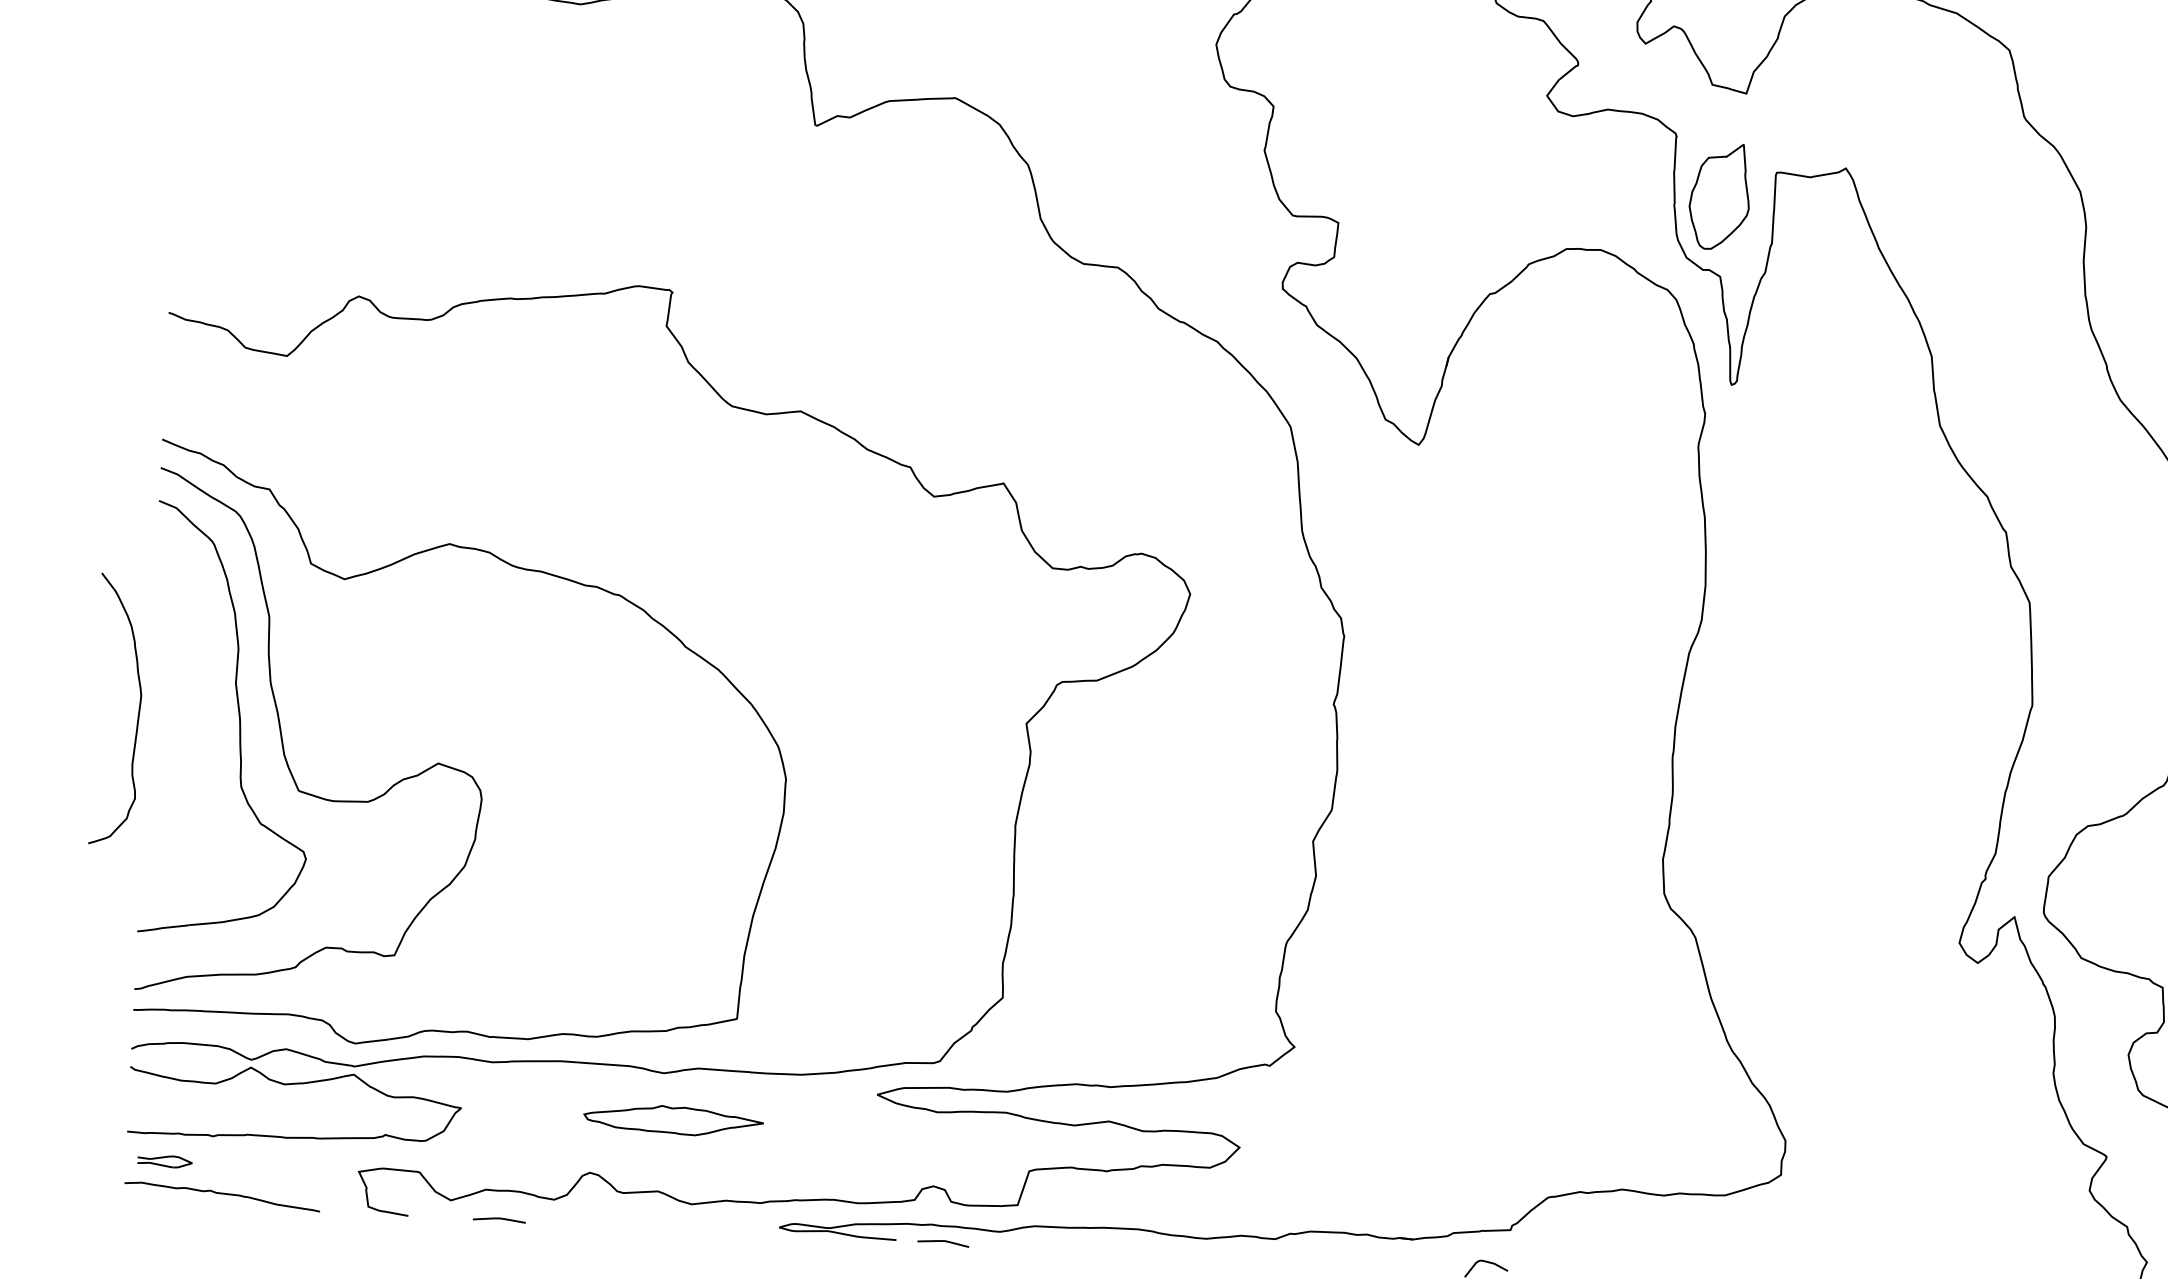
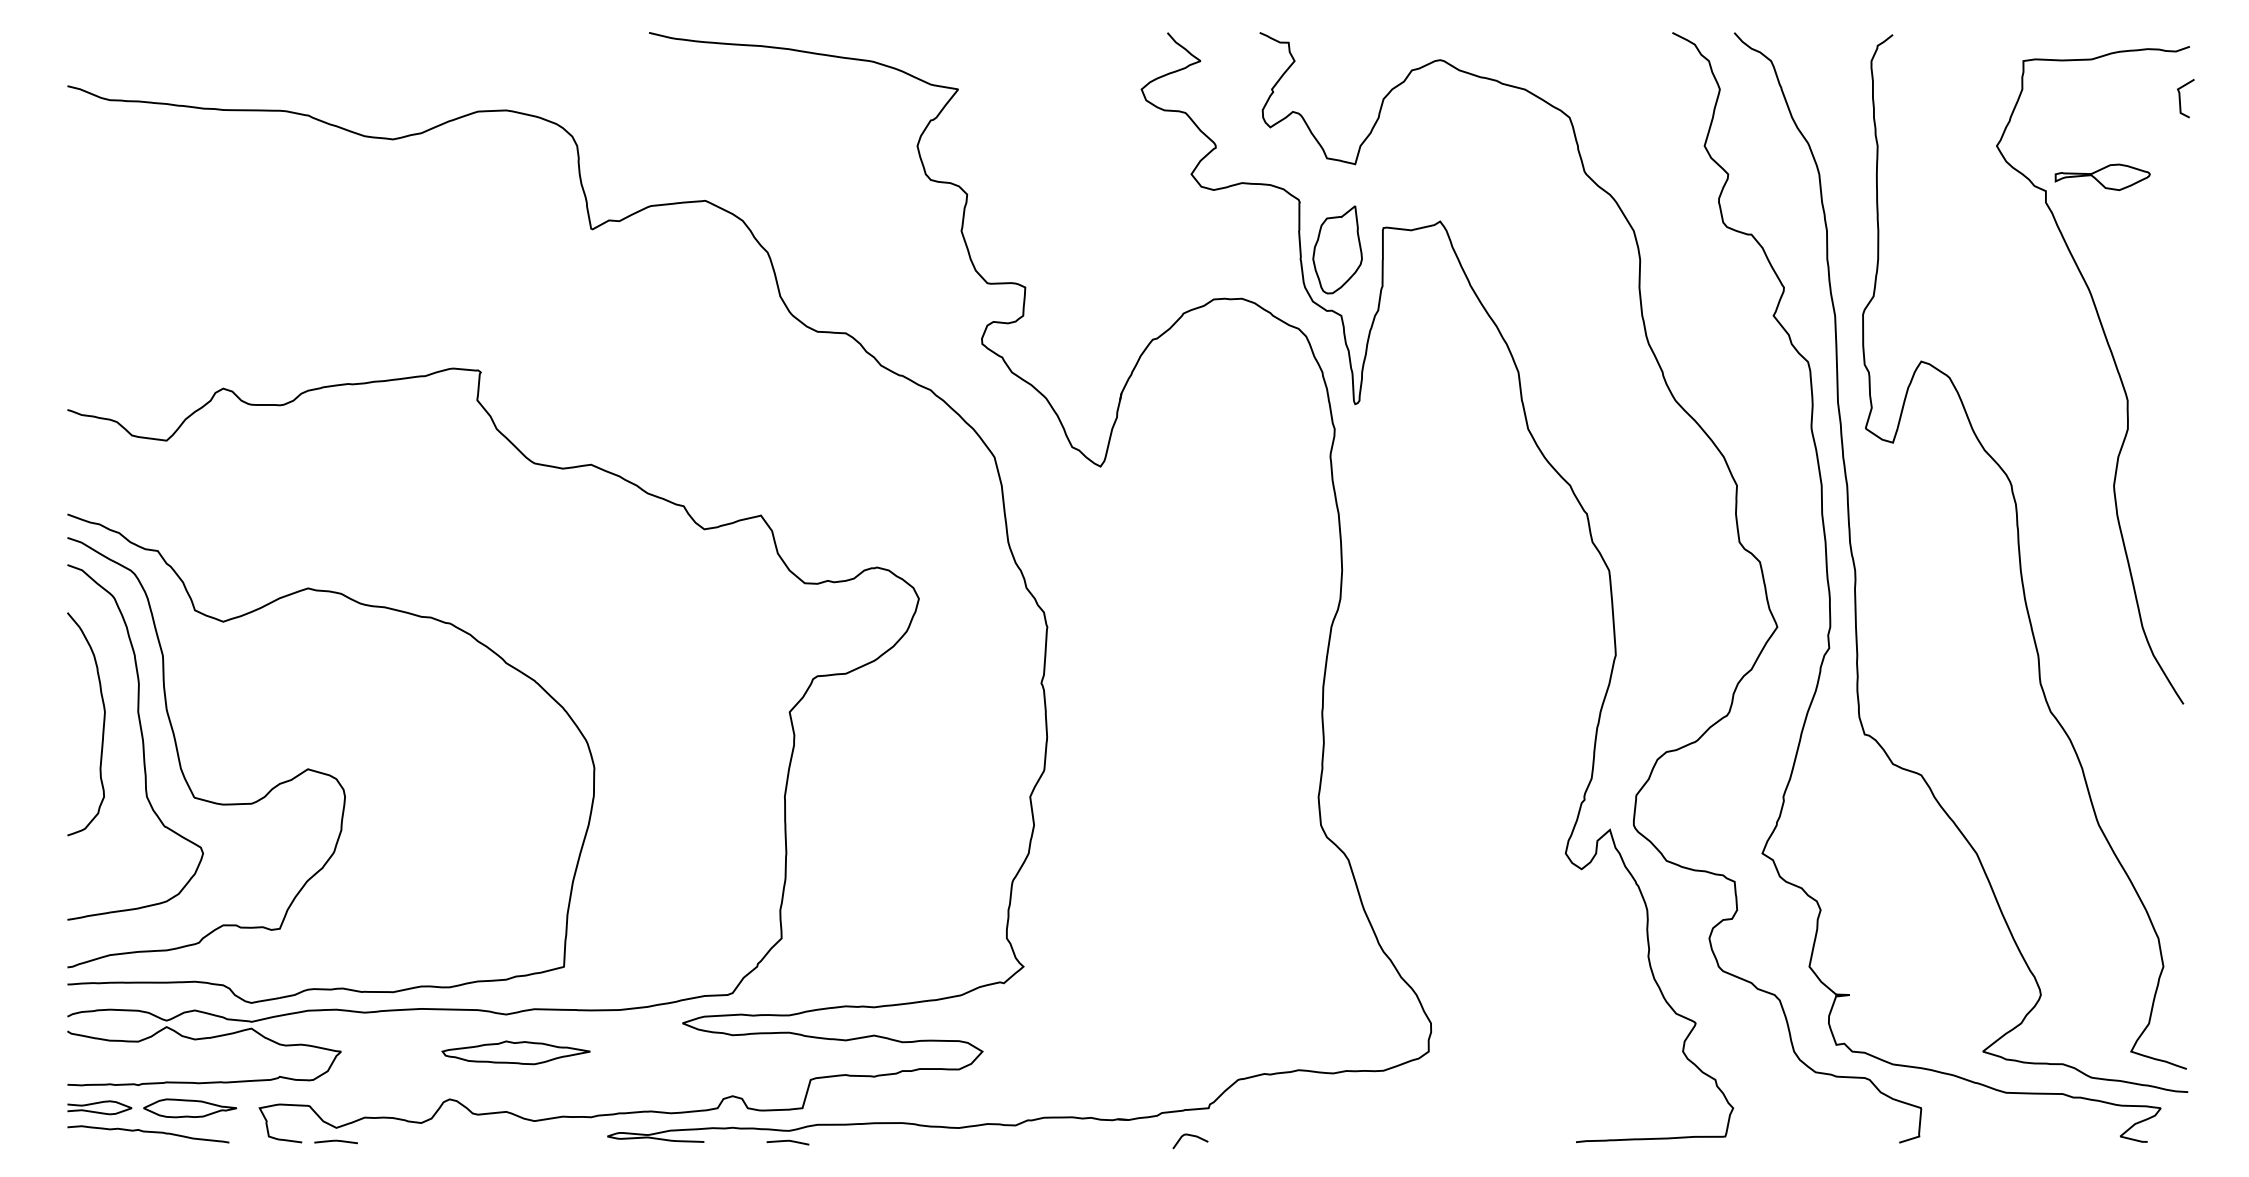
curve: (137, 714) -> (102, 727), moved
part: (164, 1161) -> (99, 1107), size x1.43
part: (273, 1167) -> (189, 1108), added
line: (498, 1219) -> (335, 1141), moved
line: (942, 1241) -> (787, 1141), moved

